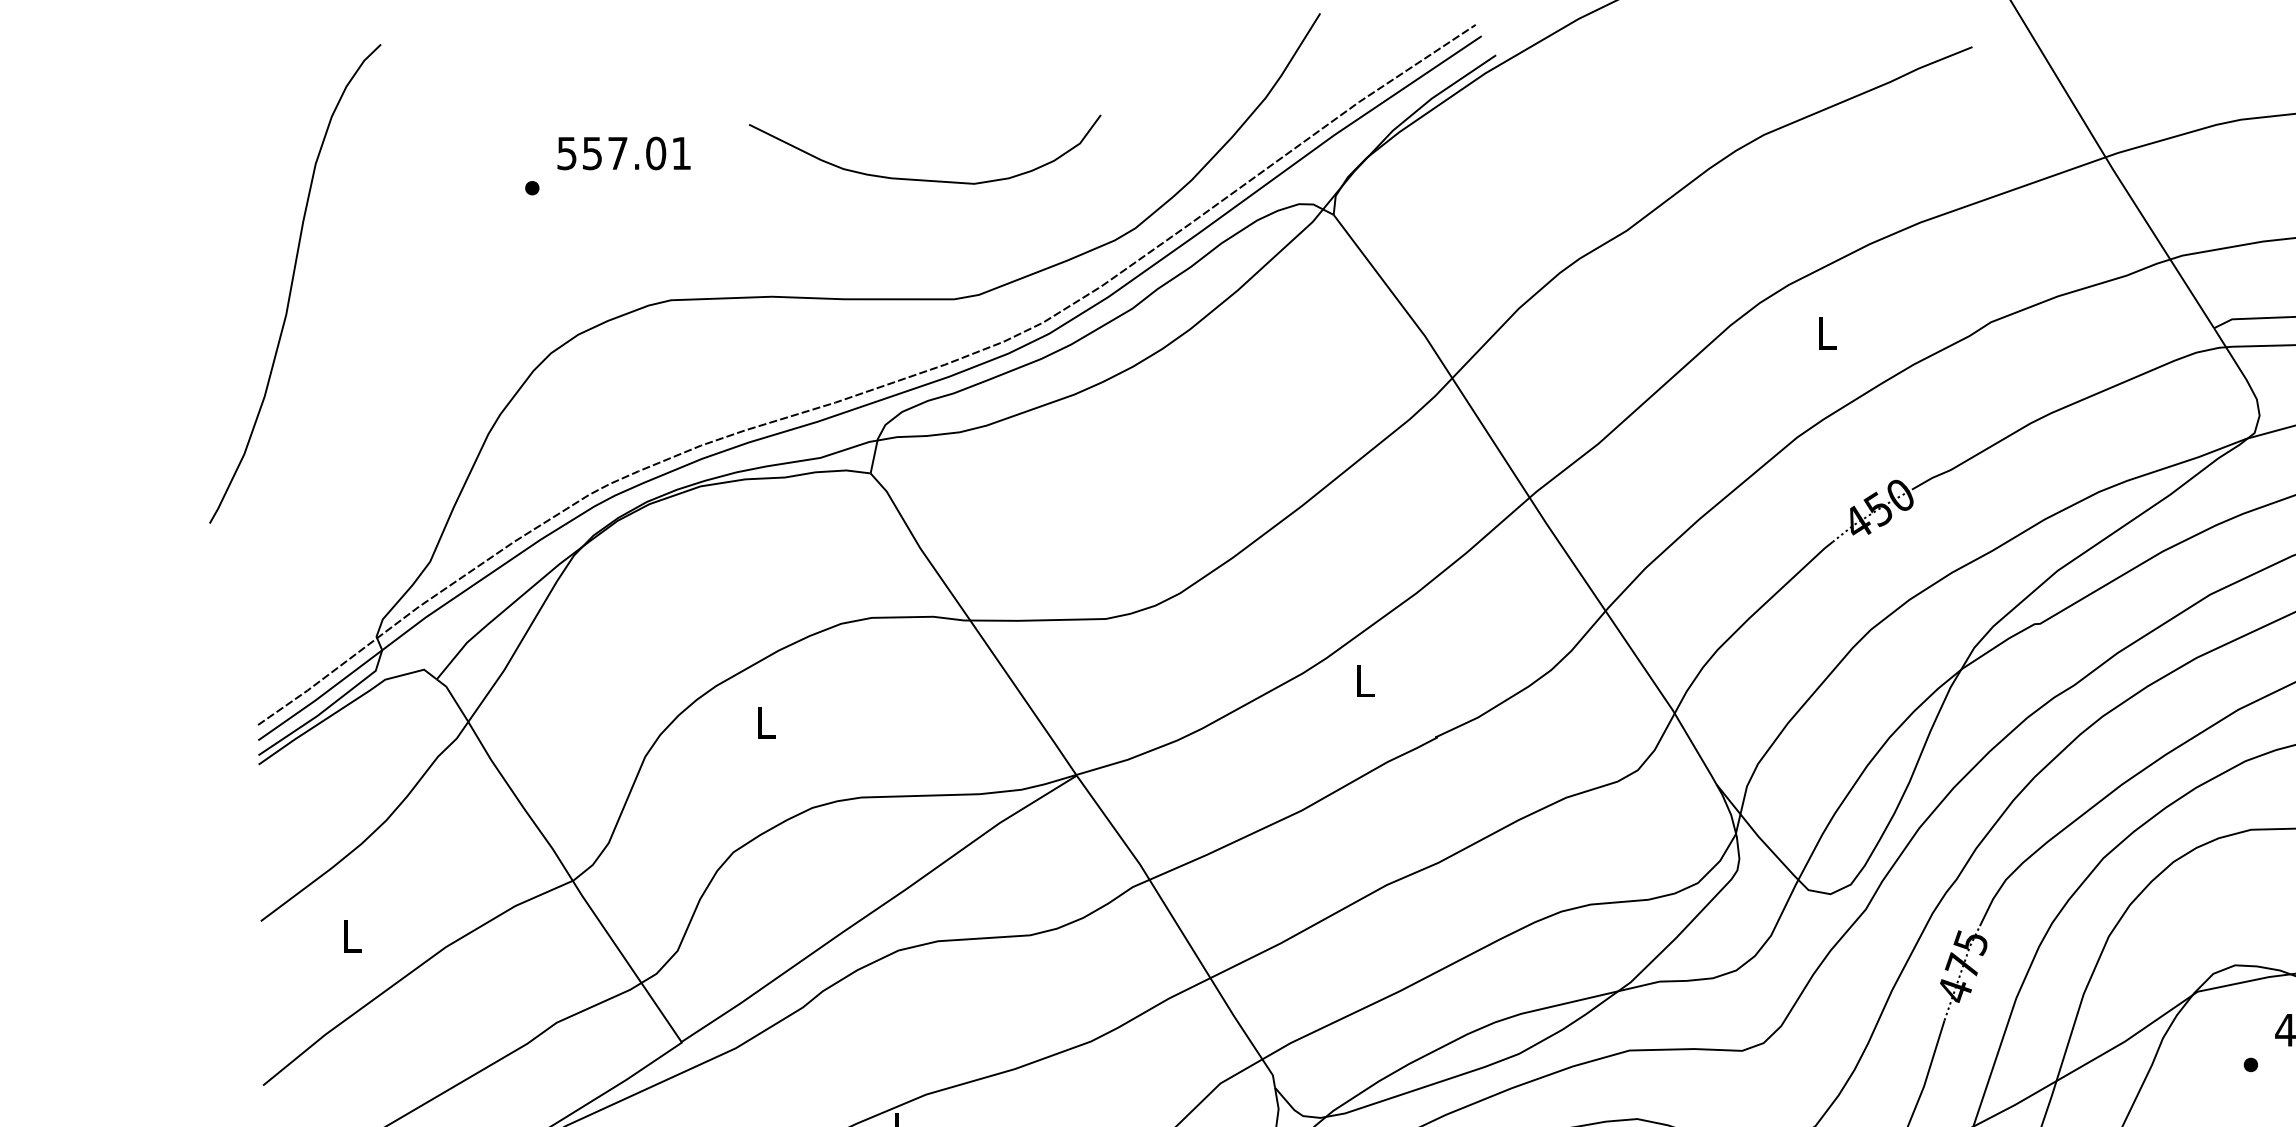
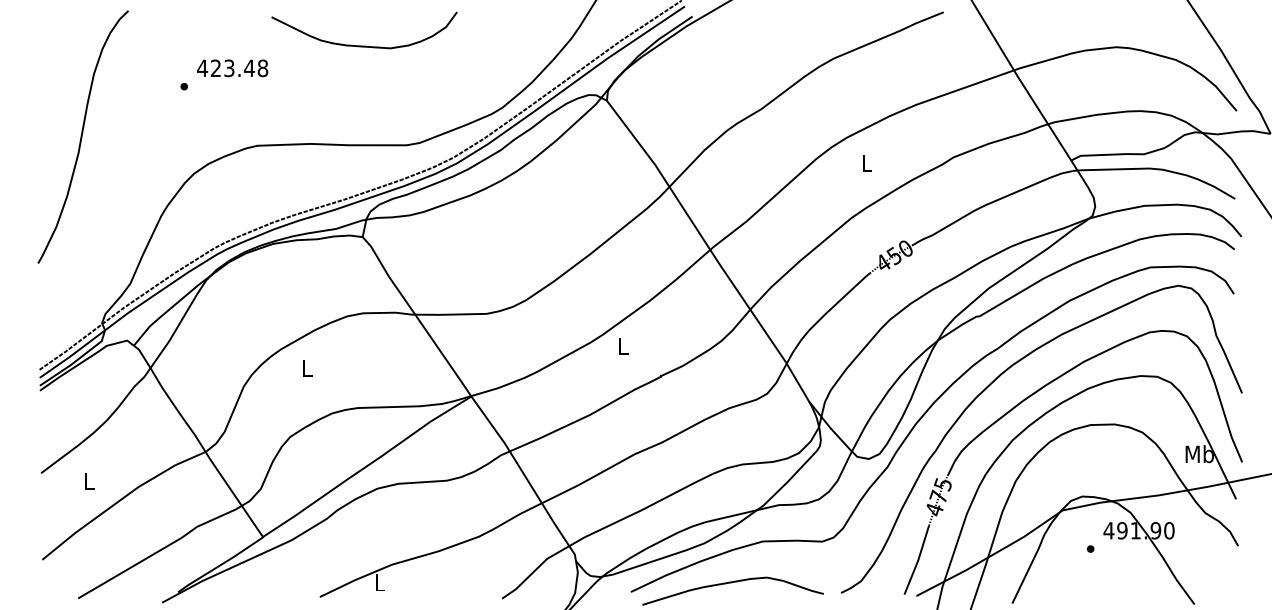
text: (623, 153) -> (232, 68), 557.01 -> 423.48
curve: (925, 178) -> (364, 45), moved
curve: (293, 282) -> (82, 136), moved

